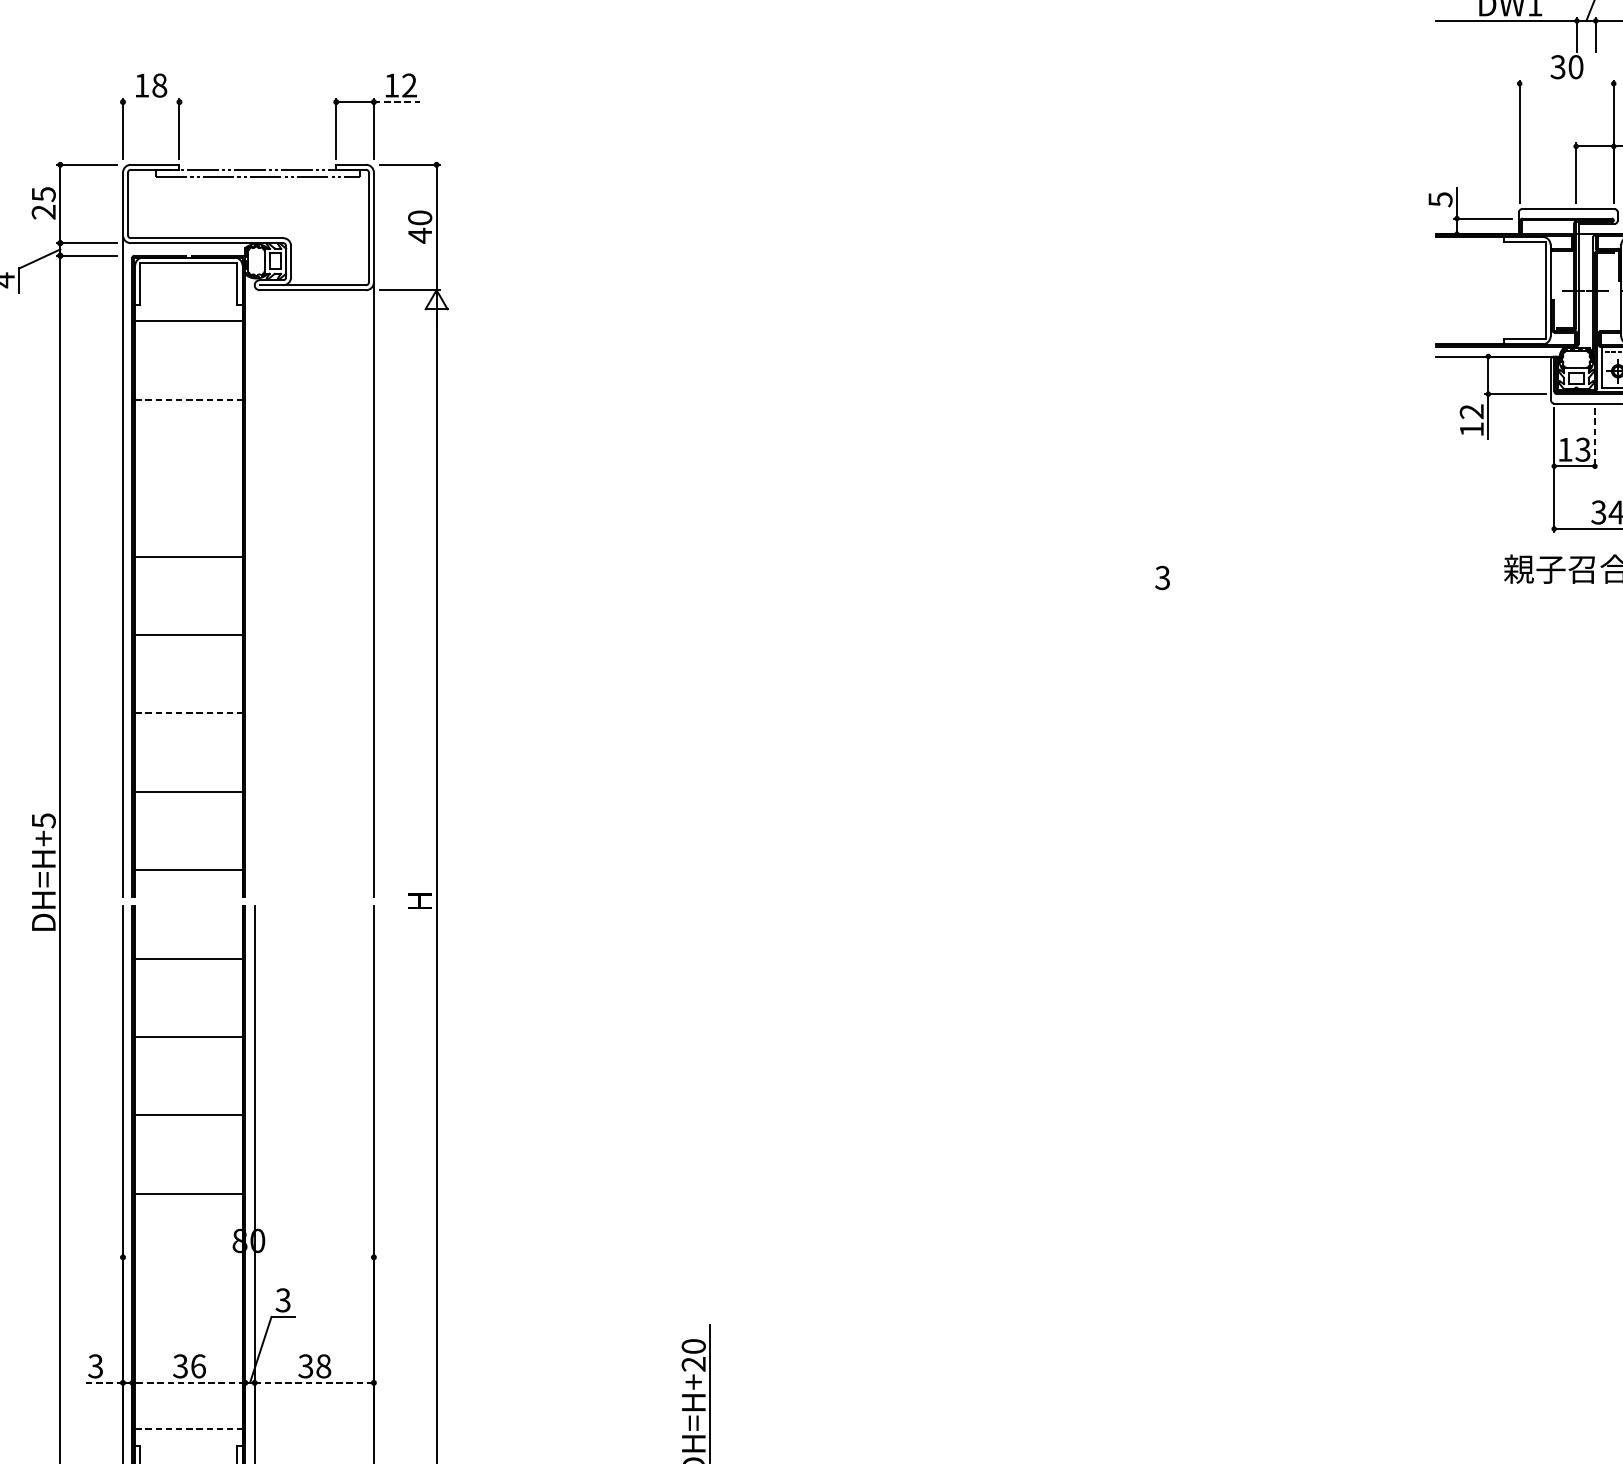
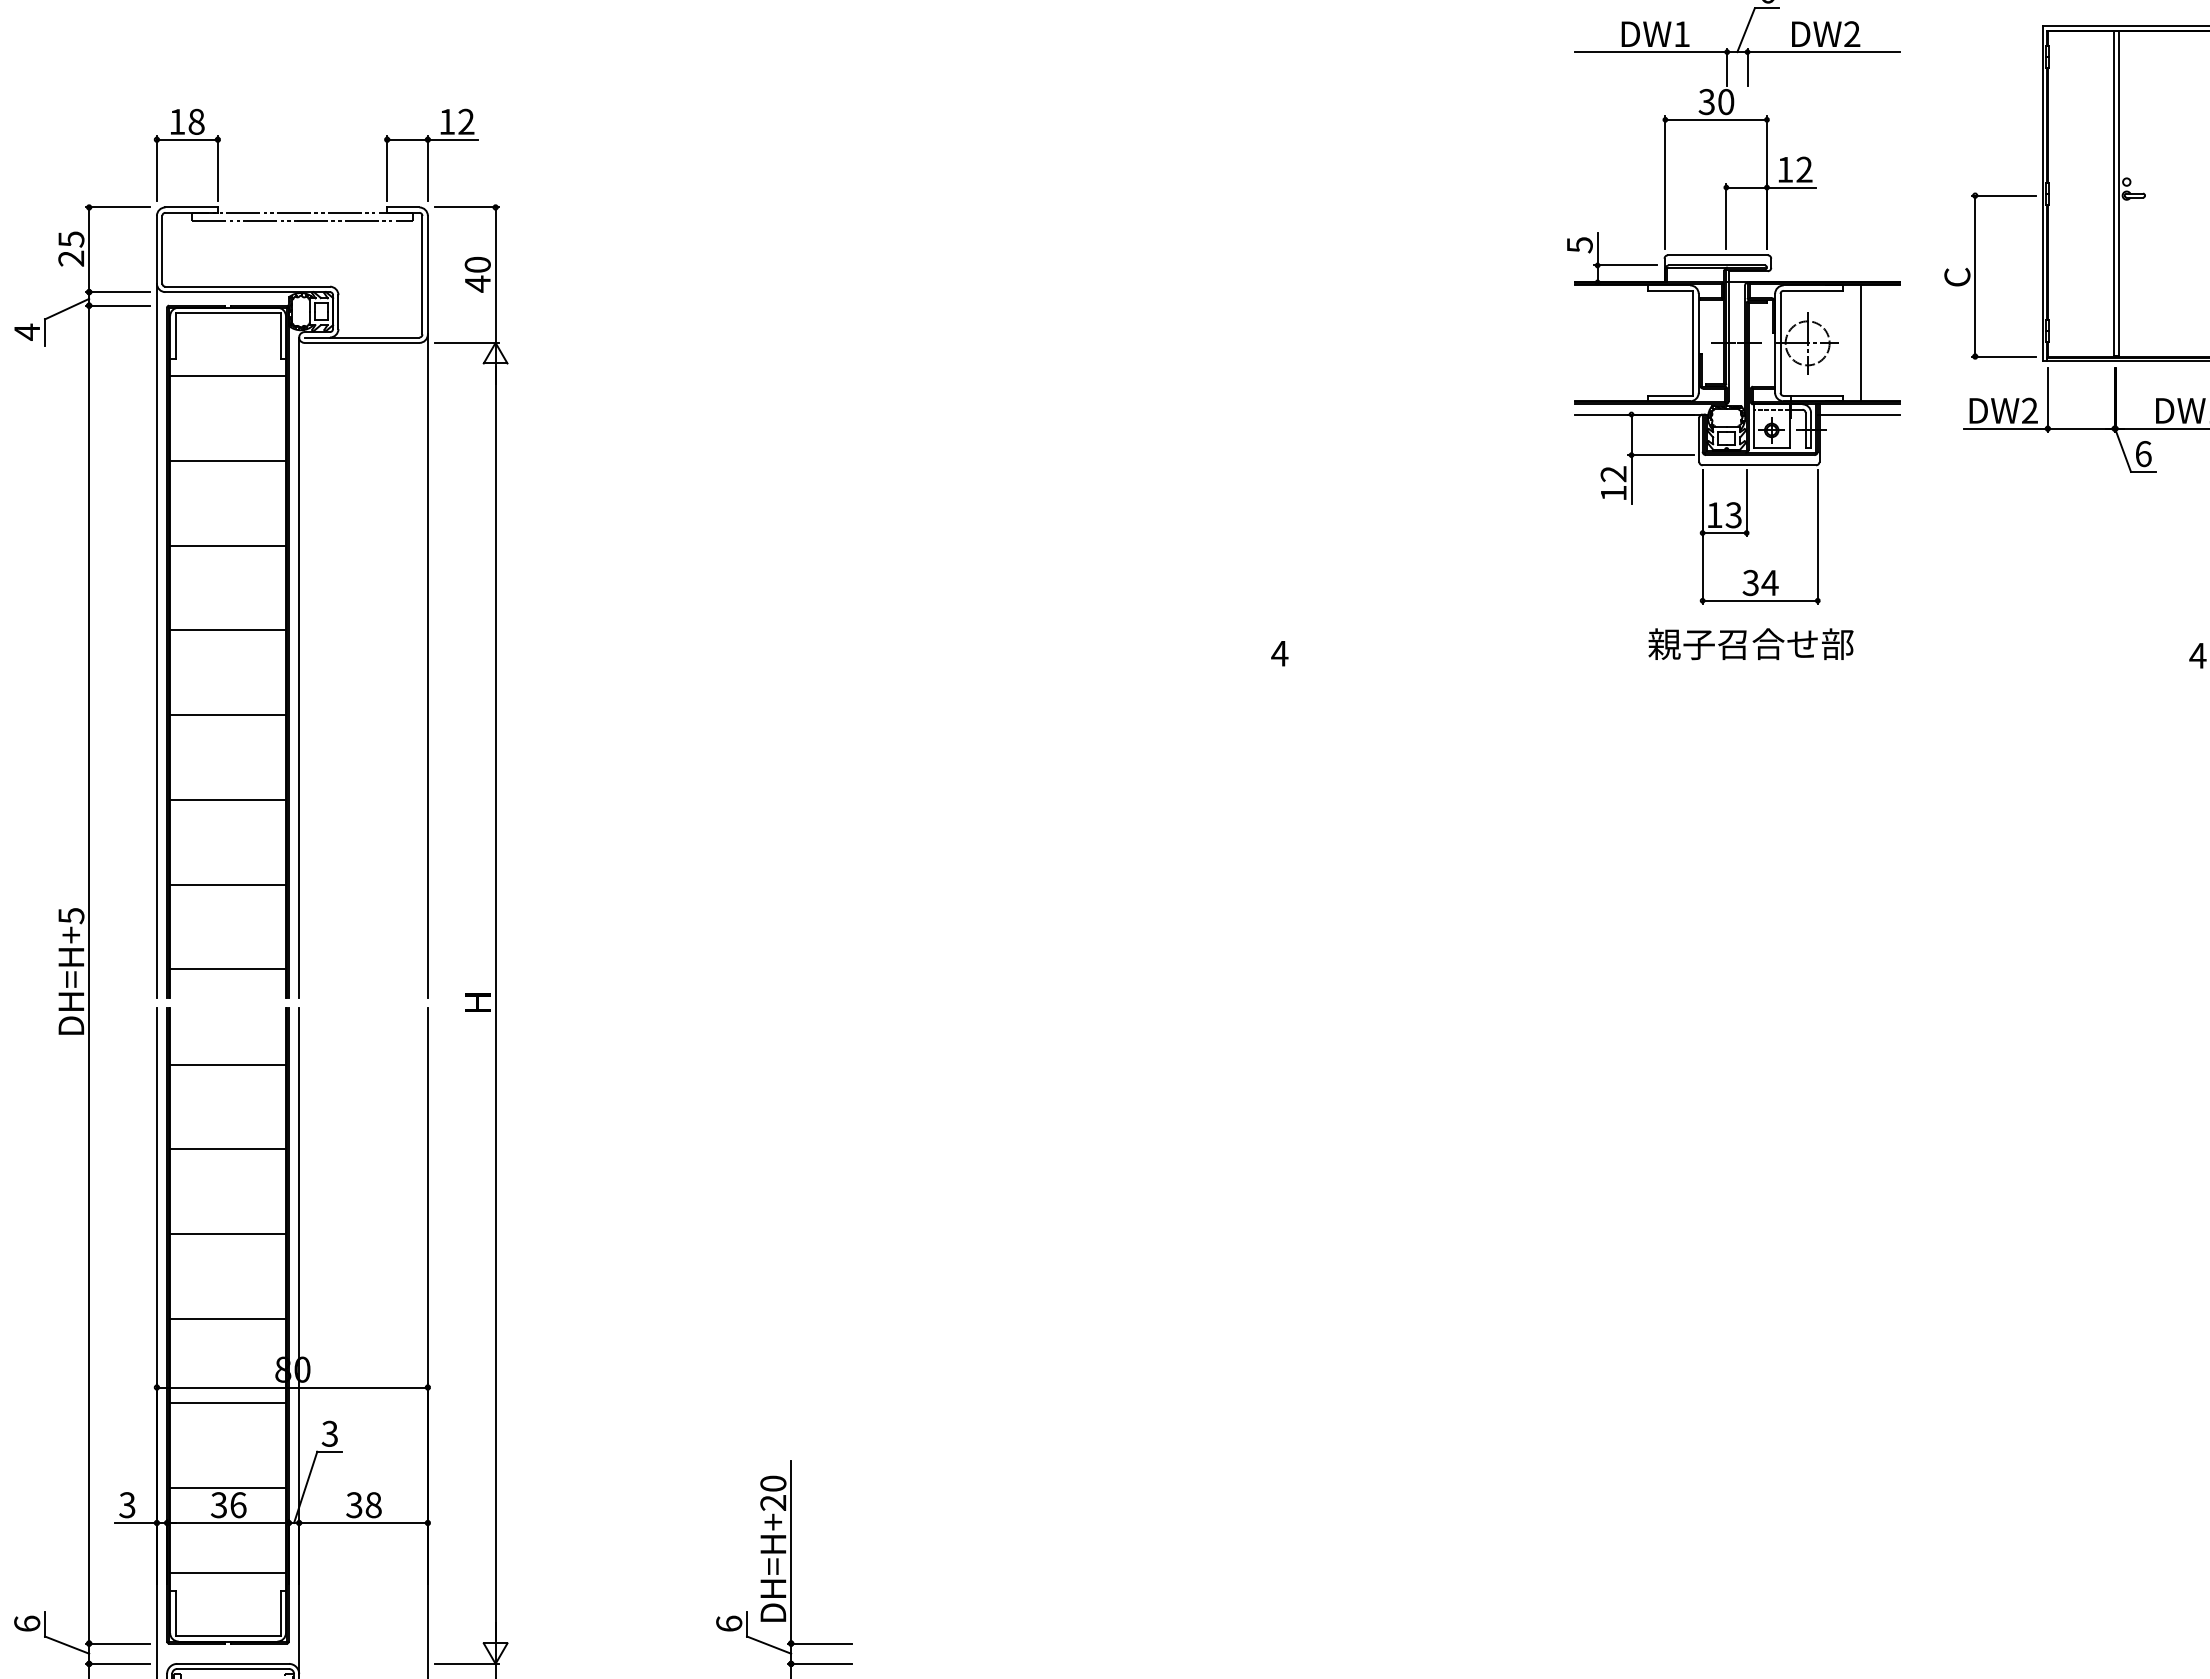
line: (1567, 83) -> (1716, 119), added
line: (150, 101) -> (186, 139), added
line: (396, 101) -> (452, 139), dashed -> solid
line: (189, 400) -> (228, 461), dashed -> solid
line: (1594, 438) -> (1746, 503), dashed -> solid
line: (188, 477) -> (227, 545), added
text: (1162, 577) -> (1279, 653), 3 -> 4
line: (255, 590) -> (299, 667), added
line: (189, 712) -> (228, 799), dashed -> solid
line: (247, 1257) -> (291, 1387), added
line: (188, 1272) -> (227, 1403), added
line: (188, 1350) -> (227, 1488), added
line: (103, 1382) -> (135, 1522), dashed -> solid
line: (189, 1382) -> (228, 1522), dashed -> solid
line: (315, 1382) -> (364, 1522), dashed -> solid
line: (189, 1428) -> (228, 1572), dashed -> solid

